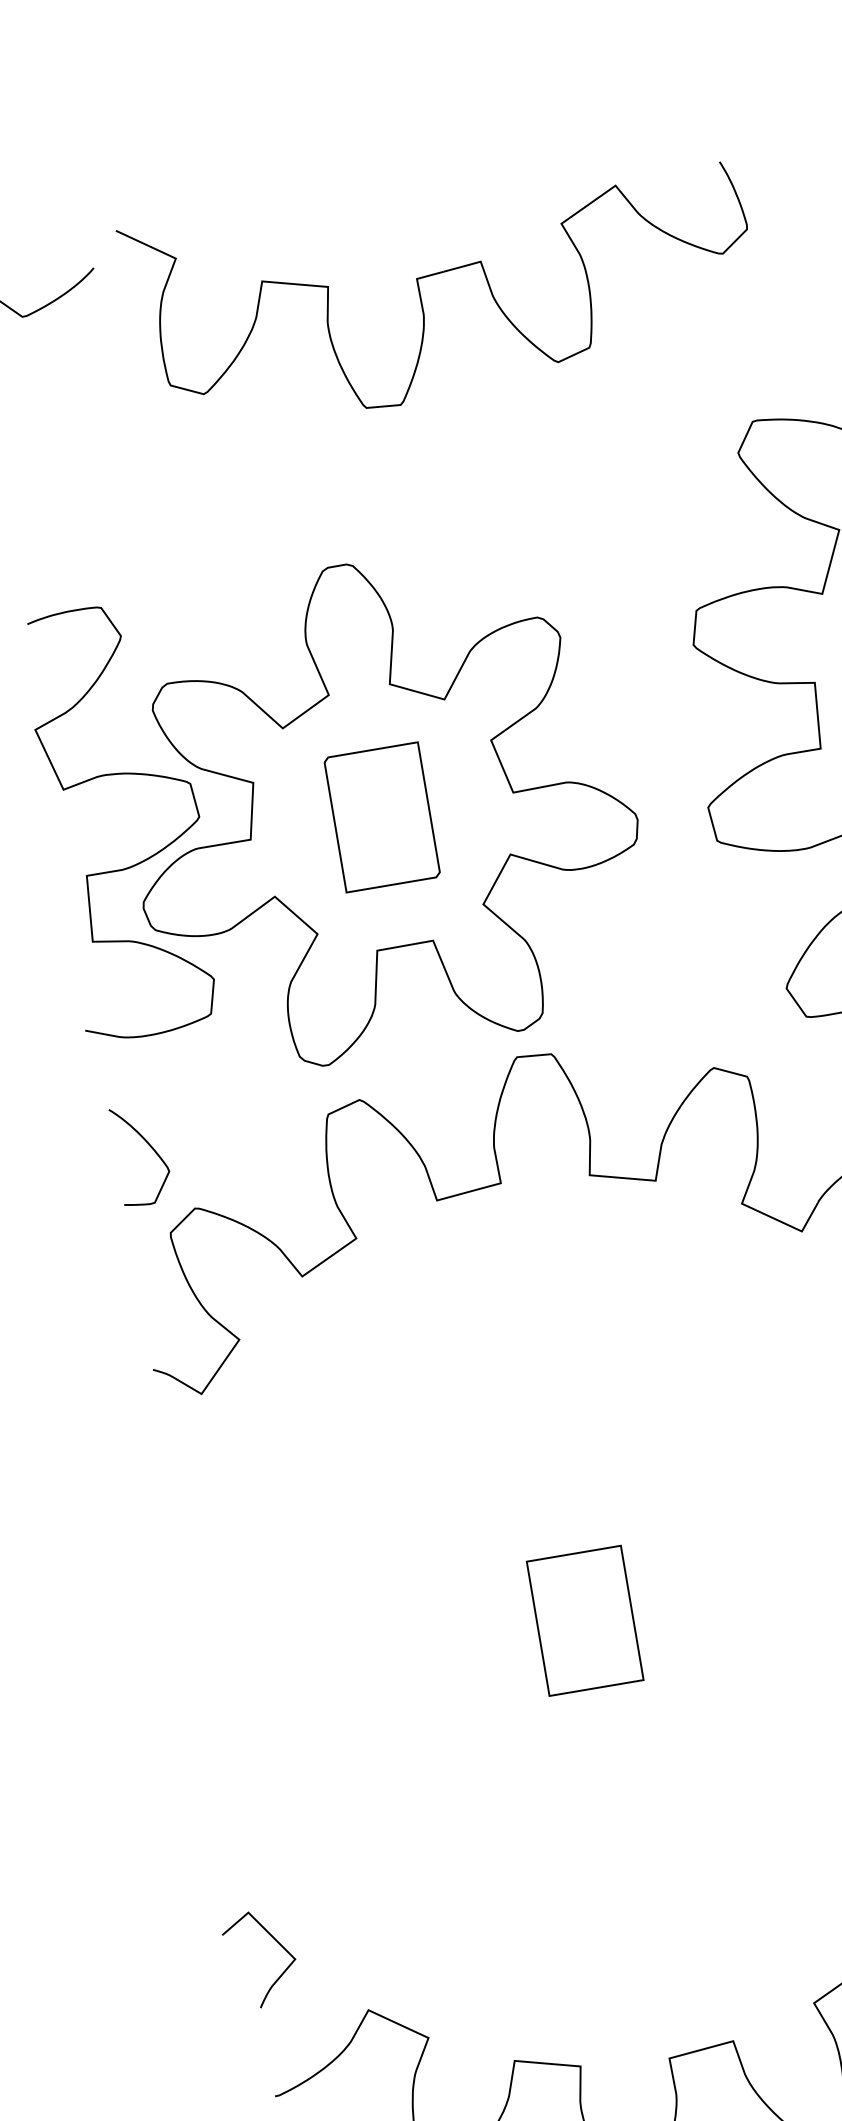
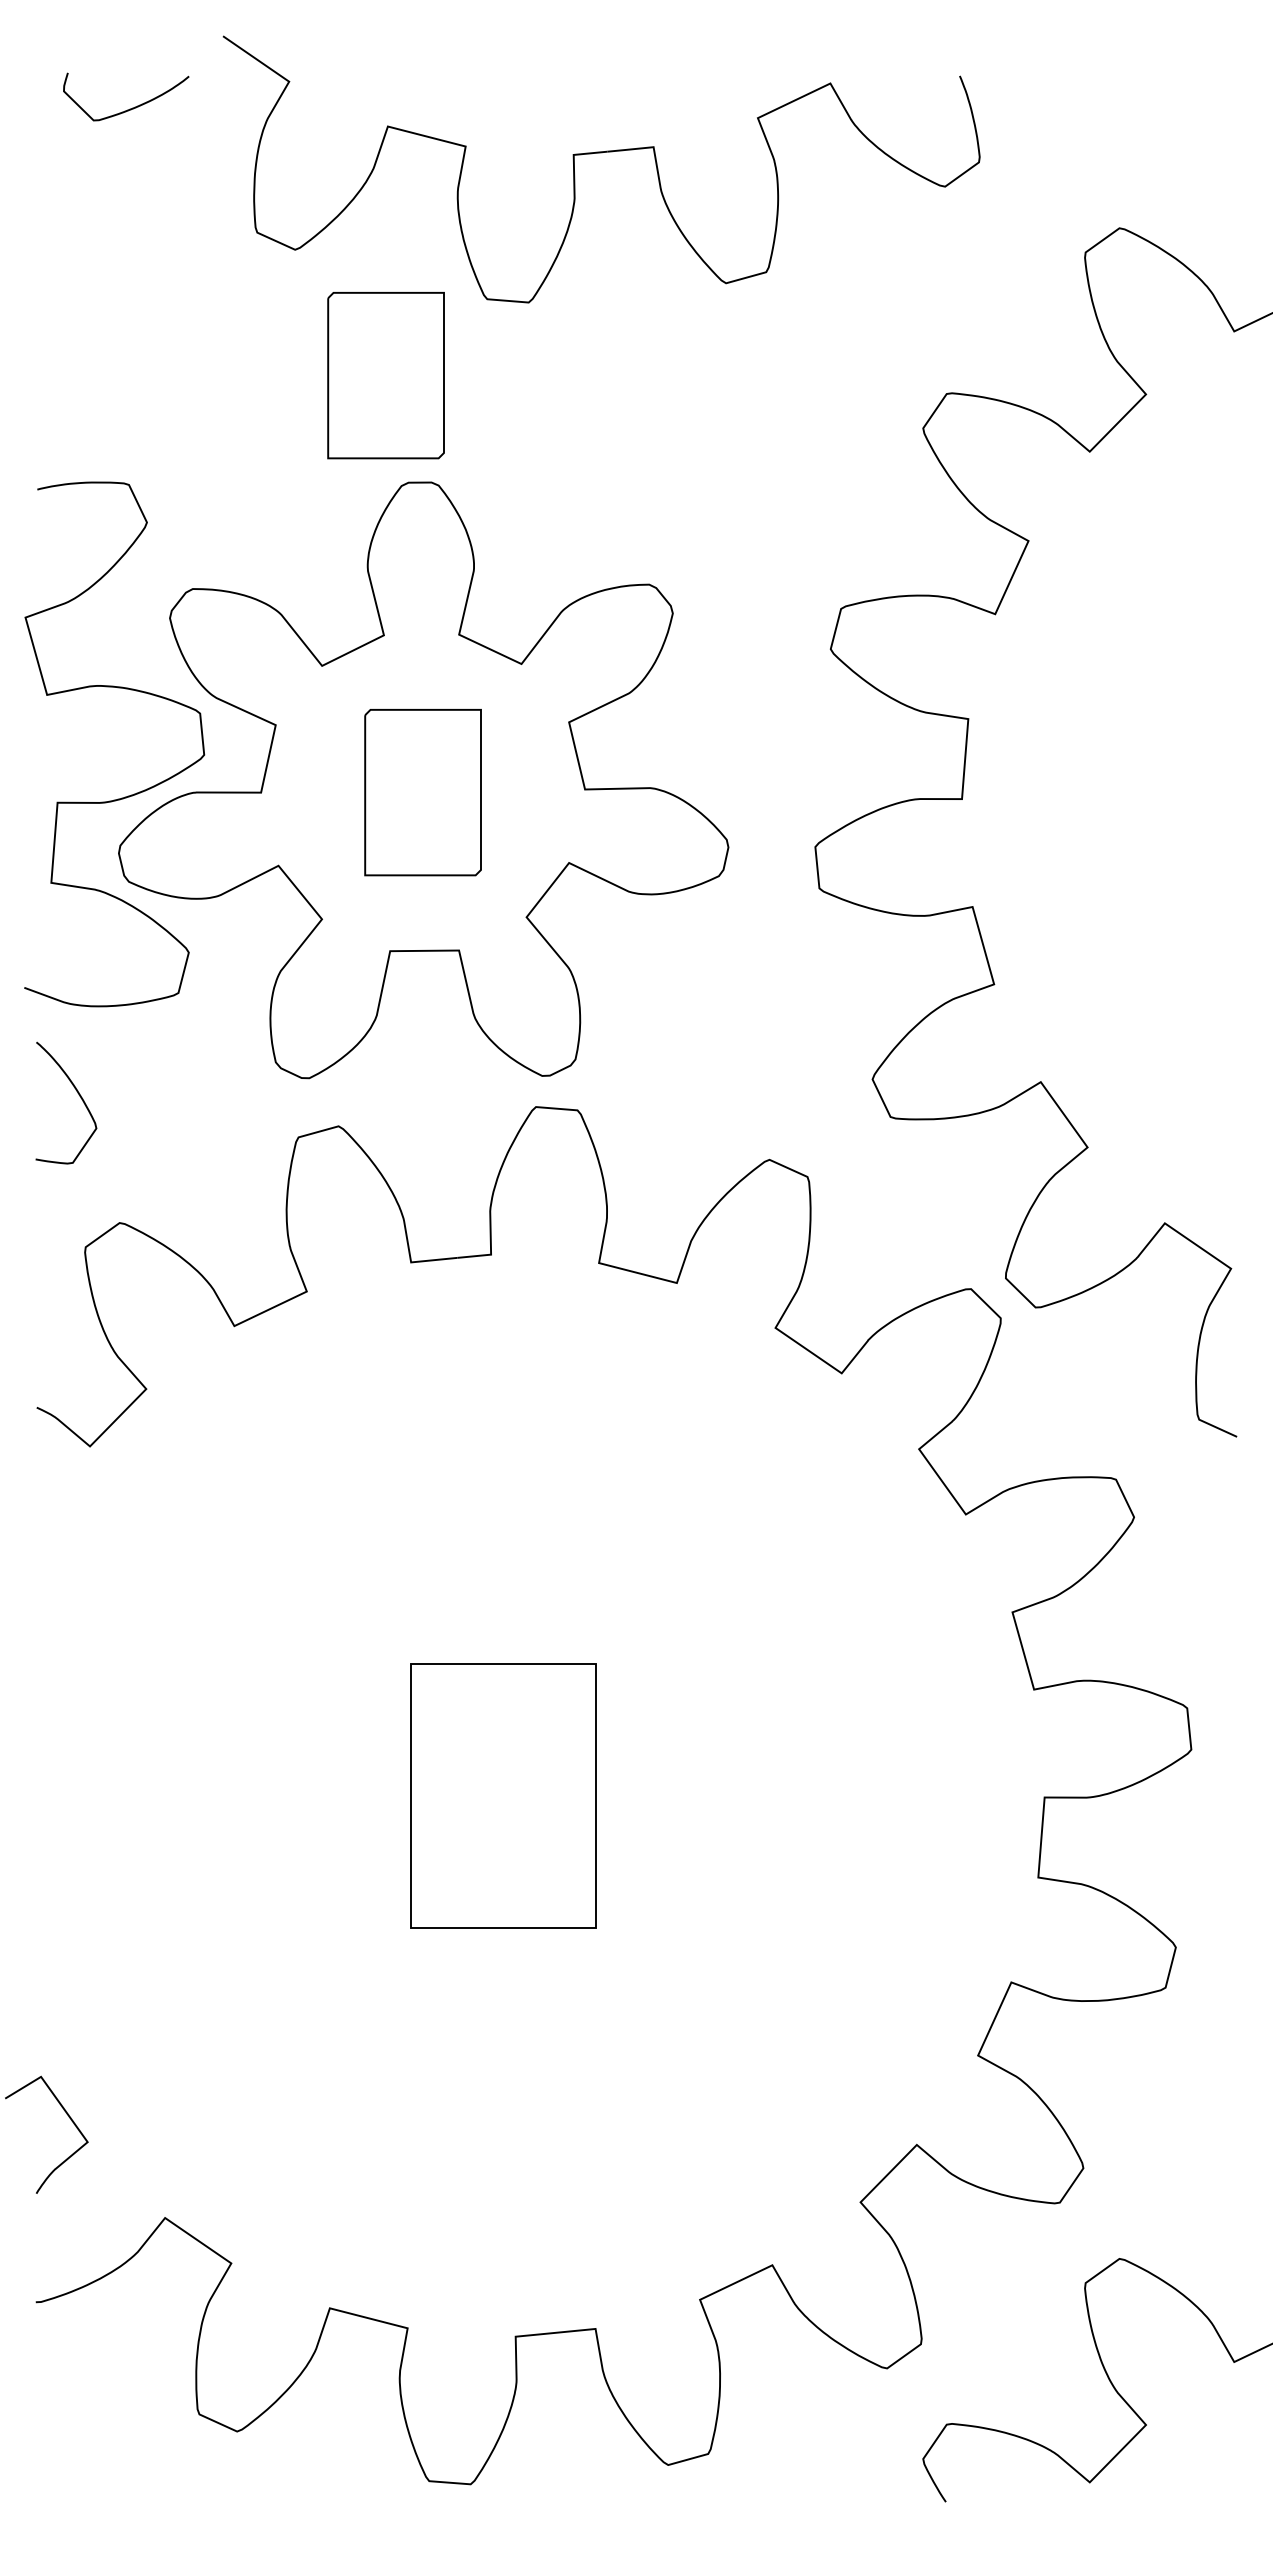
part: (294, 483) -> (385, 375), added
curve: (149, 1145) -> (77, 1093), moved
part: (584, 1620) -> (502, 1795), size x1.6

